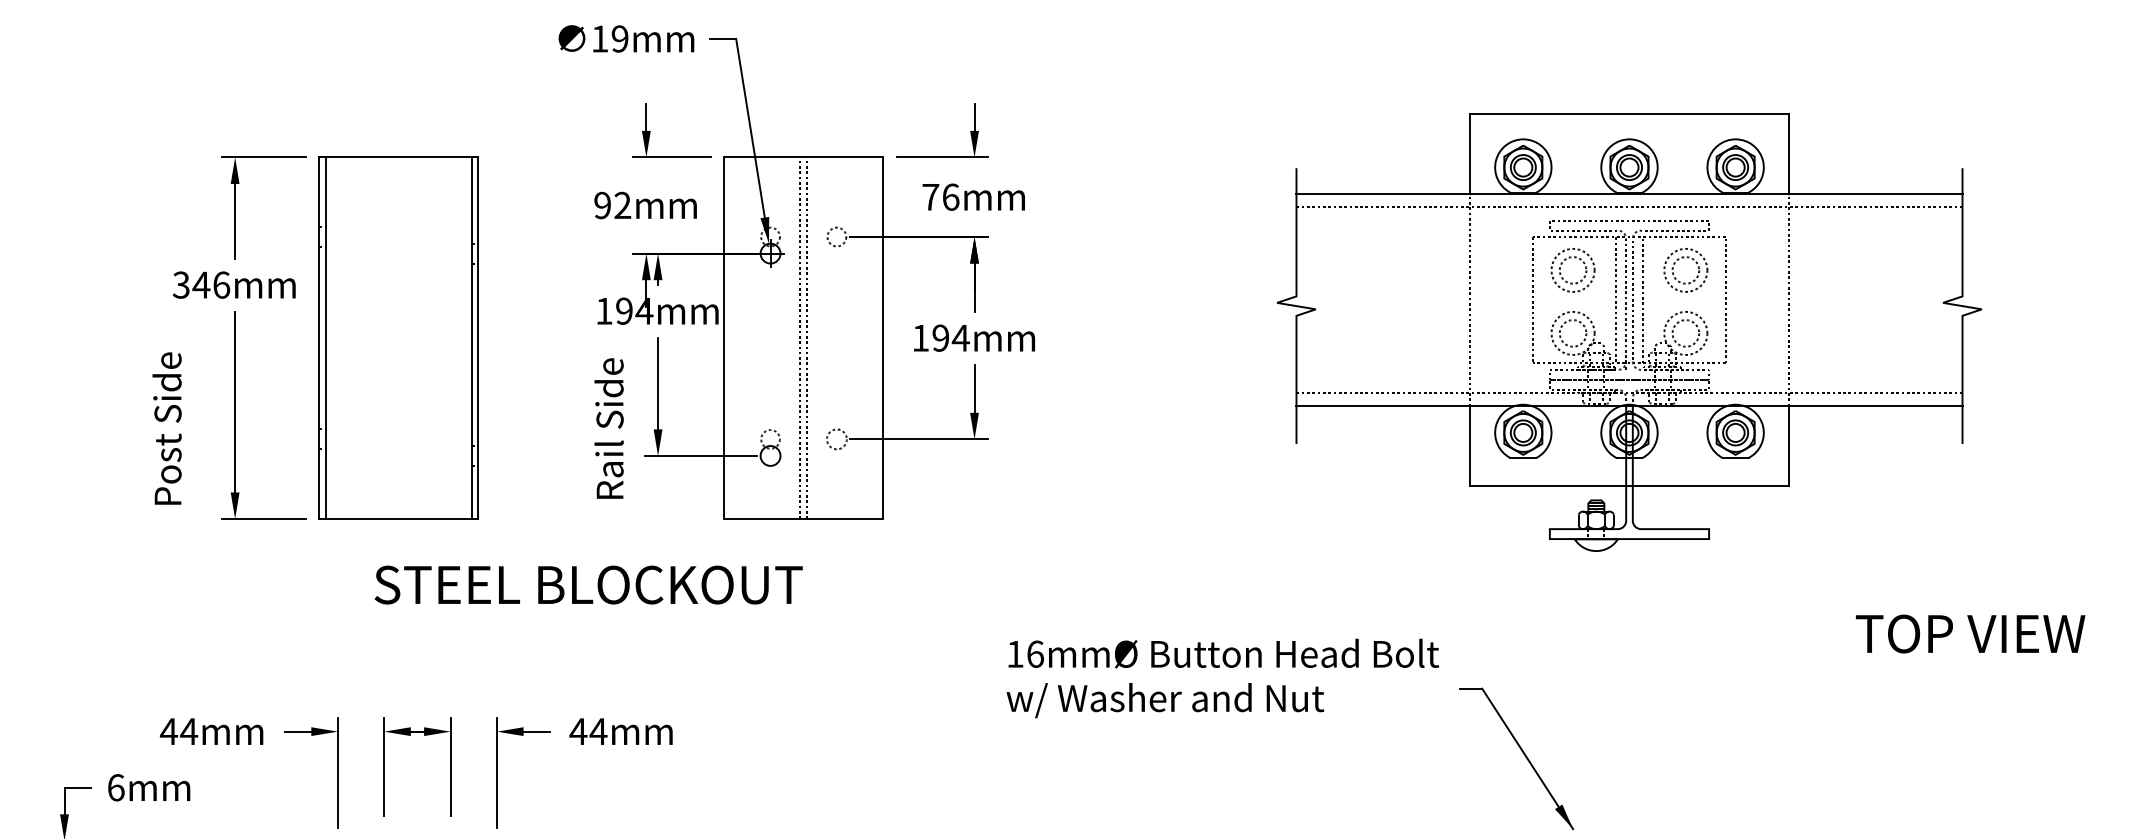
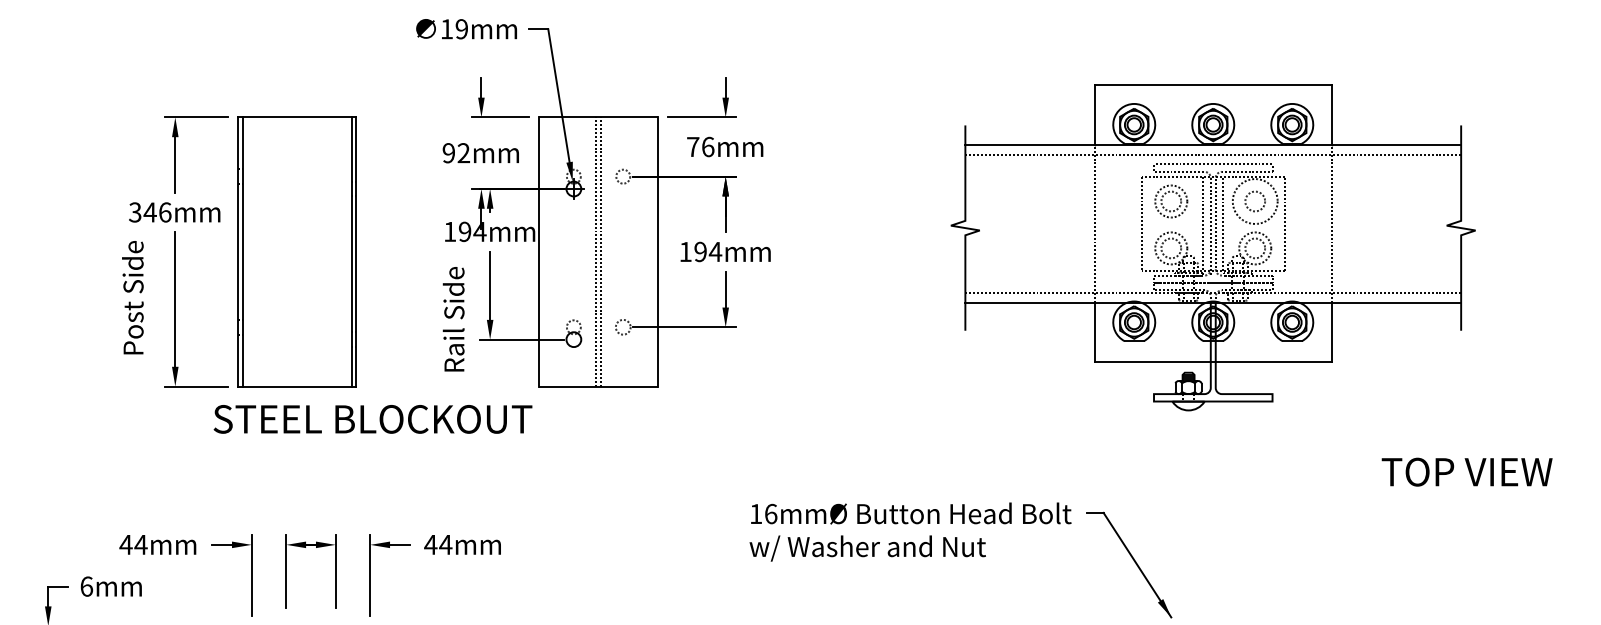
circle: (1685, 269) -> (1254, 200), size x1.4
text: (166, 428) -> (132, 297), moved
text: (588, 584) -> (372, 418), moved
text: (1222, 678) -> (910, 532), moved

